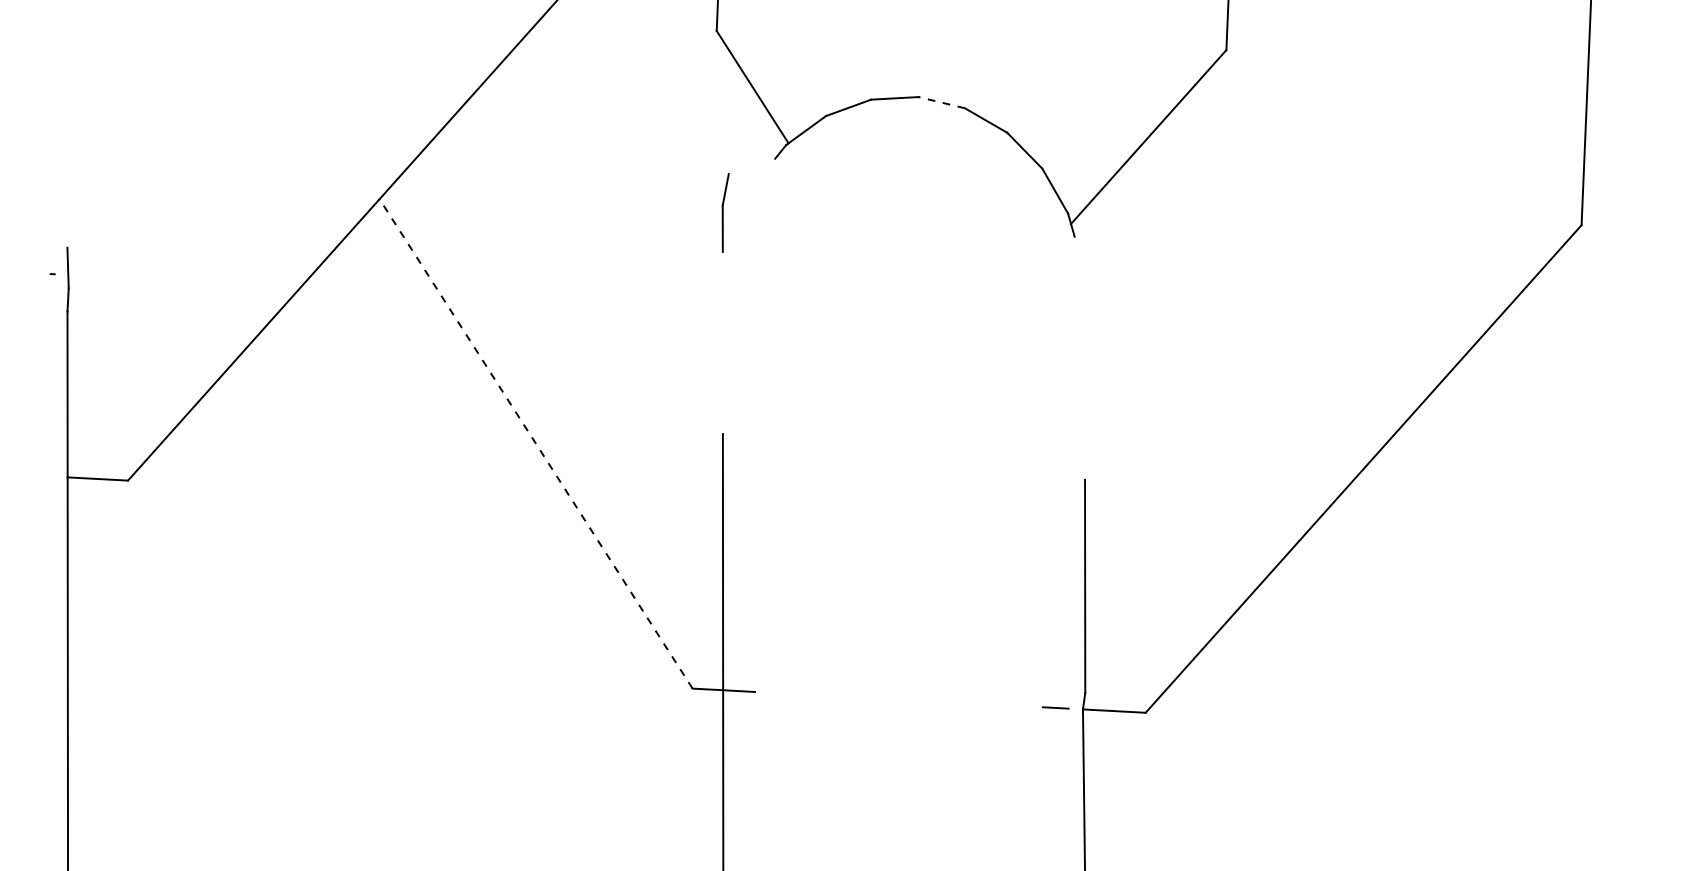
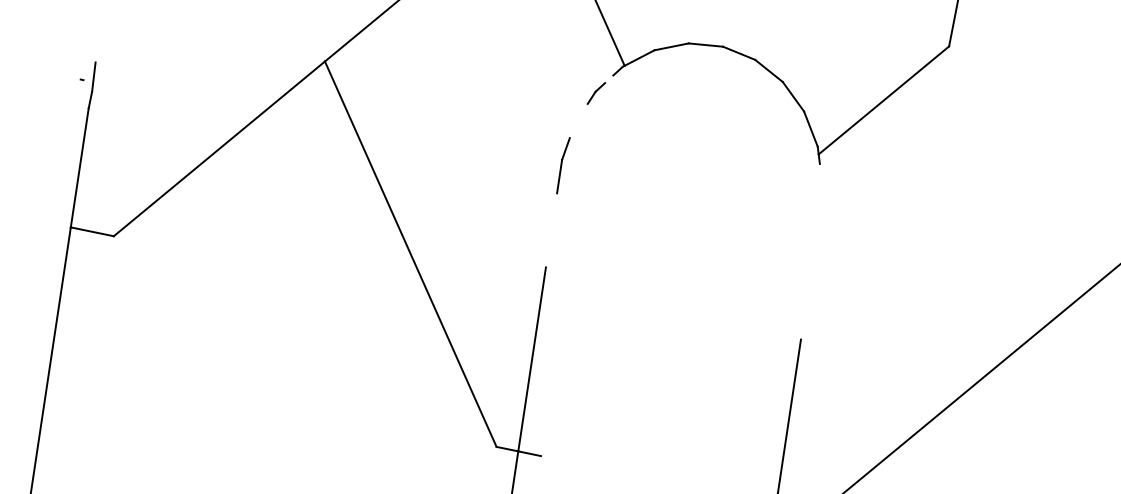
line: (941, 102) -> (738, 53), dashed -> solid
part: (755, 186) -> (596, 93), added
part: (725, 212) -> (563, 165), moved
line: (535, 443) -> (410, 253), dashed -> solid

